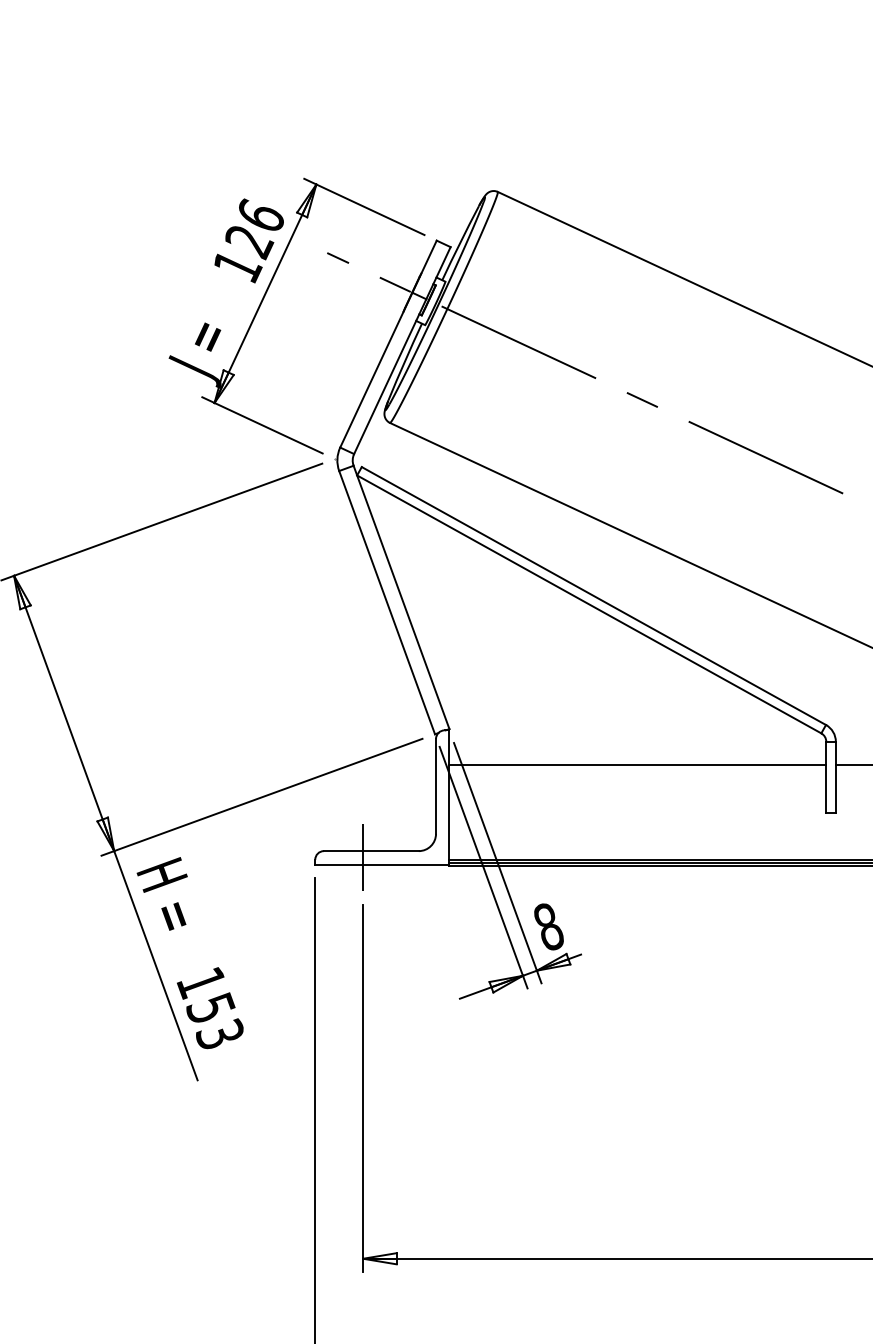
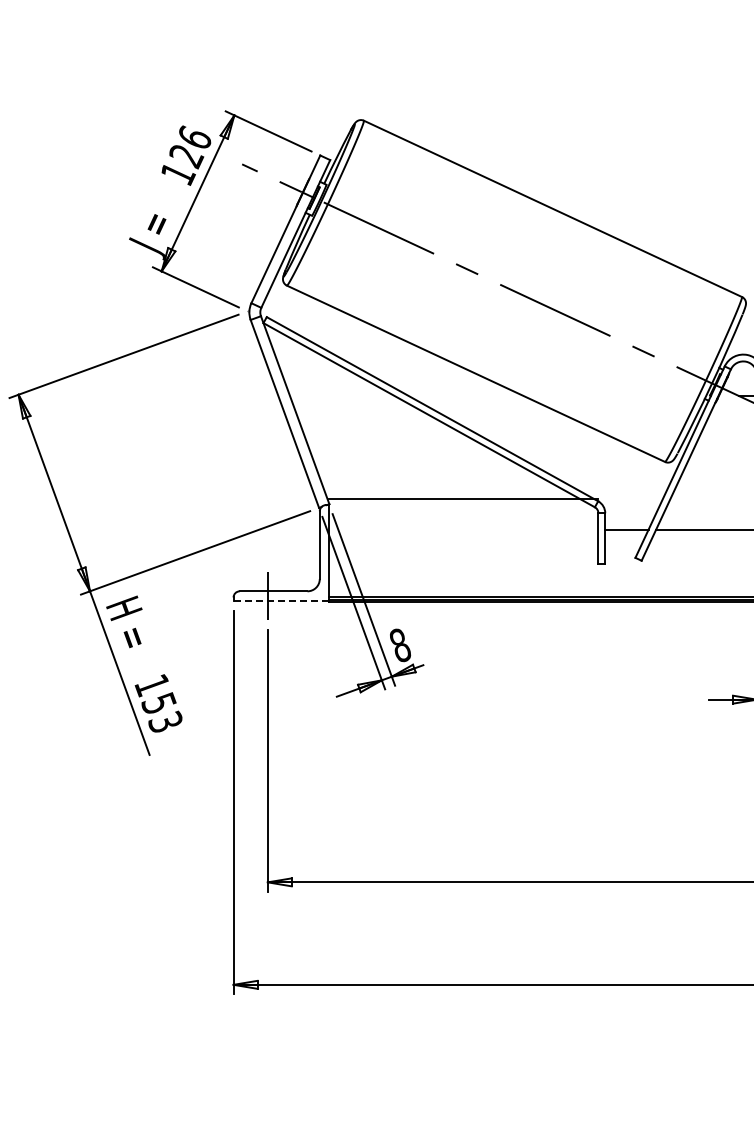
line: (637, 764) -> (463, 498), moved
line: (382, 863) -> (281, 600), solid -> dashed

